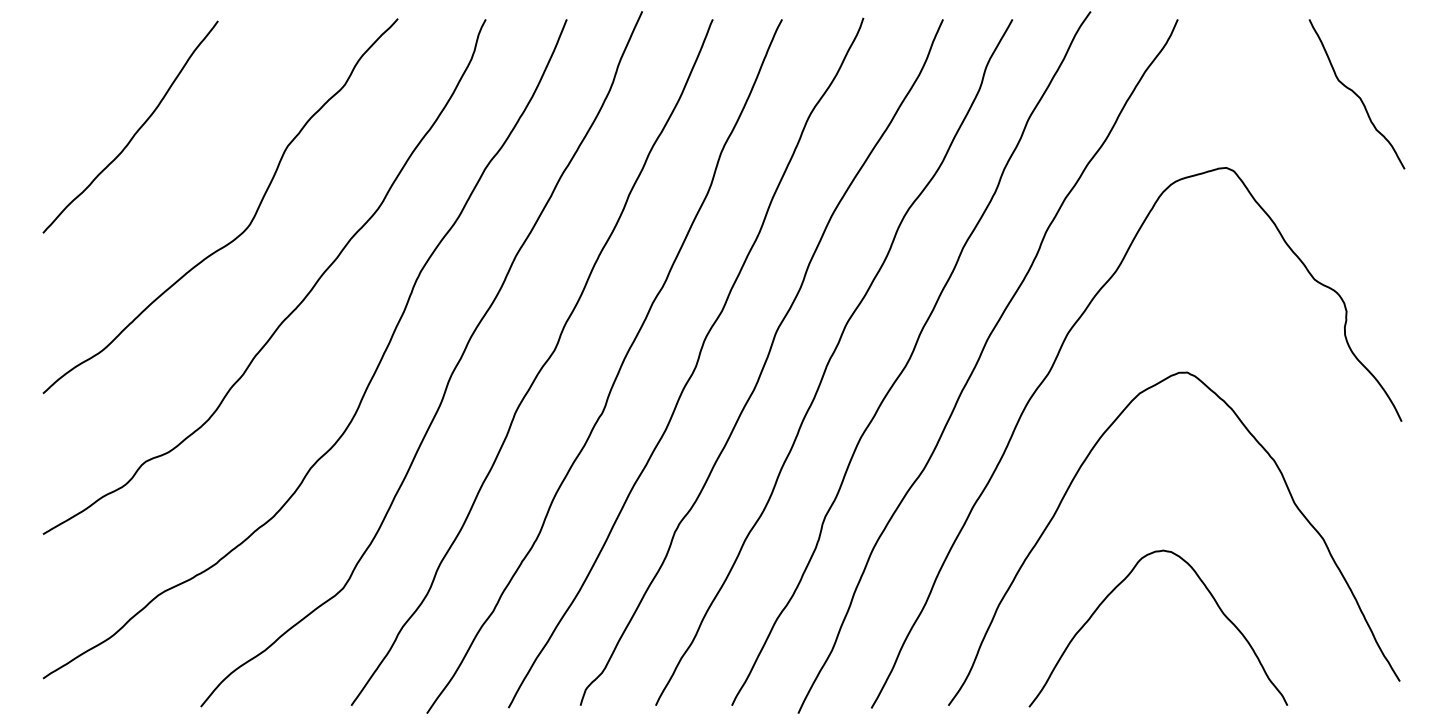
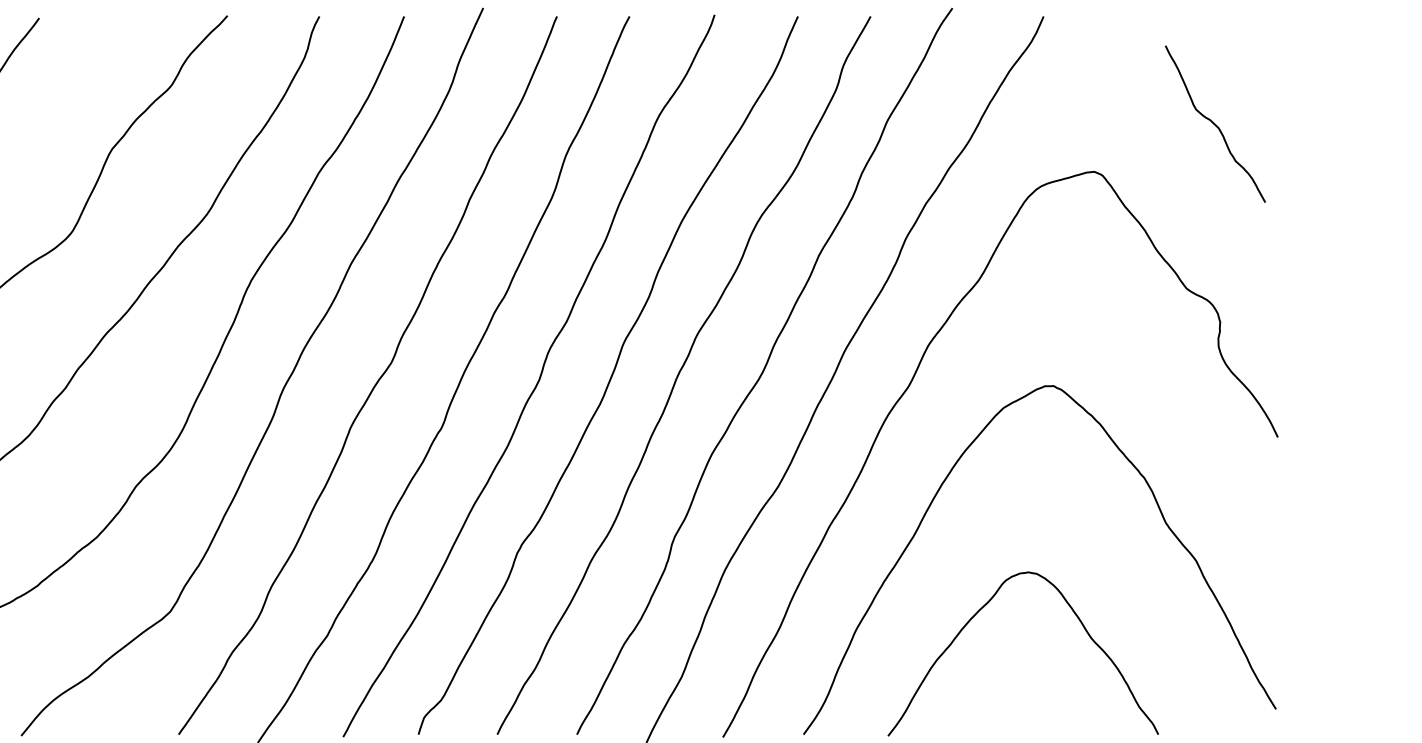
curve: (1356, 94) -> (1214, 124), moved

